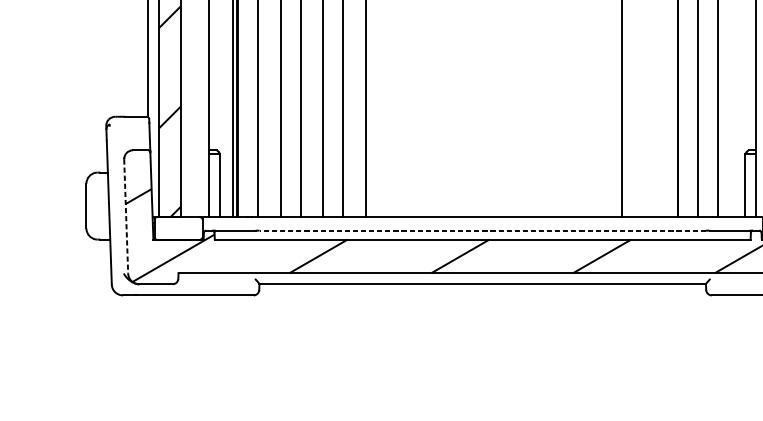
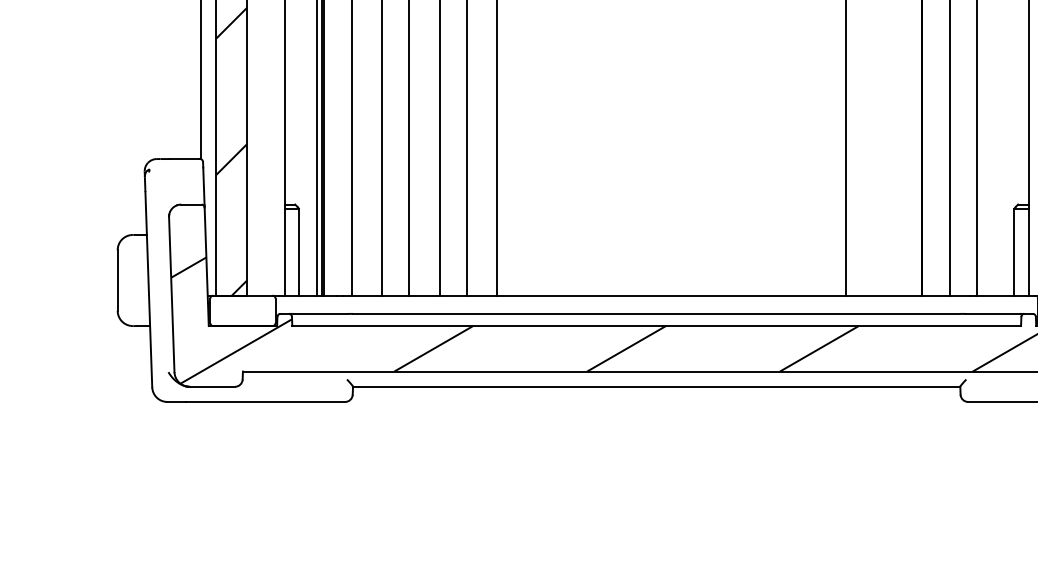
line: (125, 216) -> (171, 294), dashed -> solid
line: (482, 230) -> (656, 313), dashed -> solid

